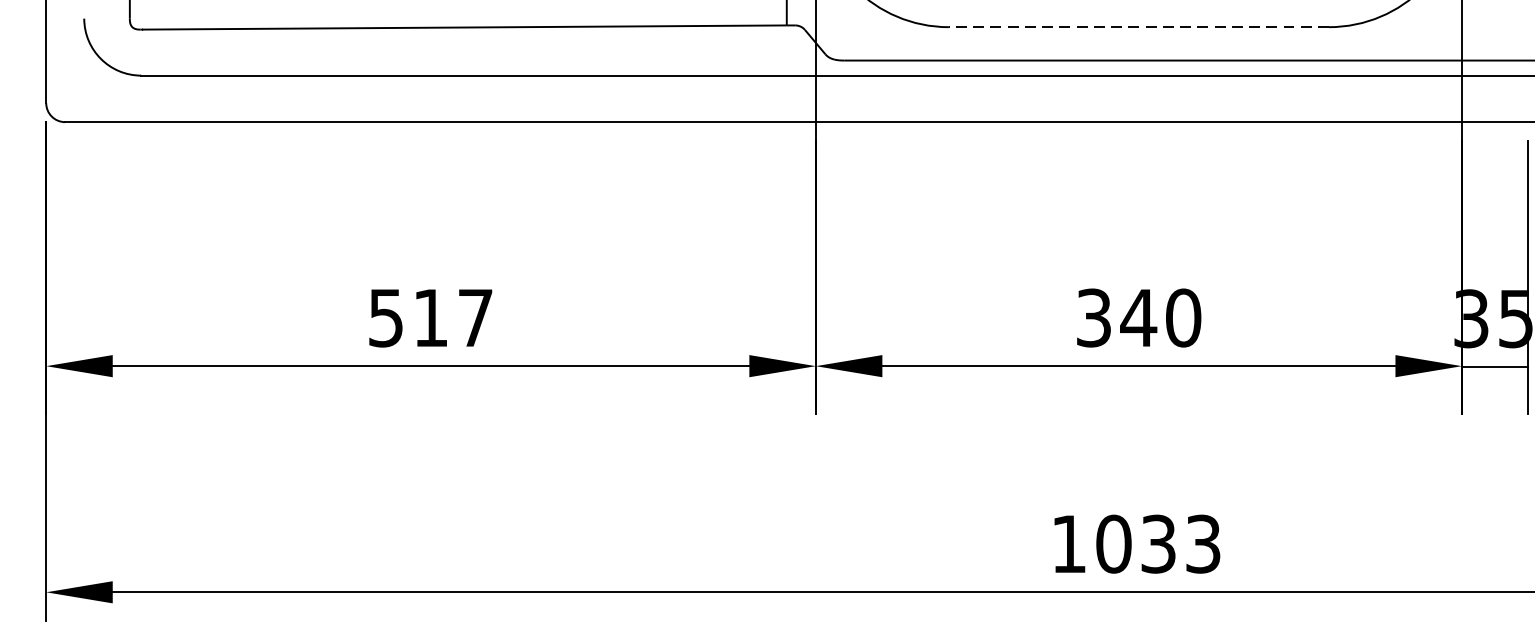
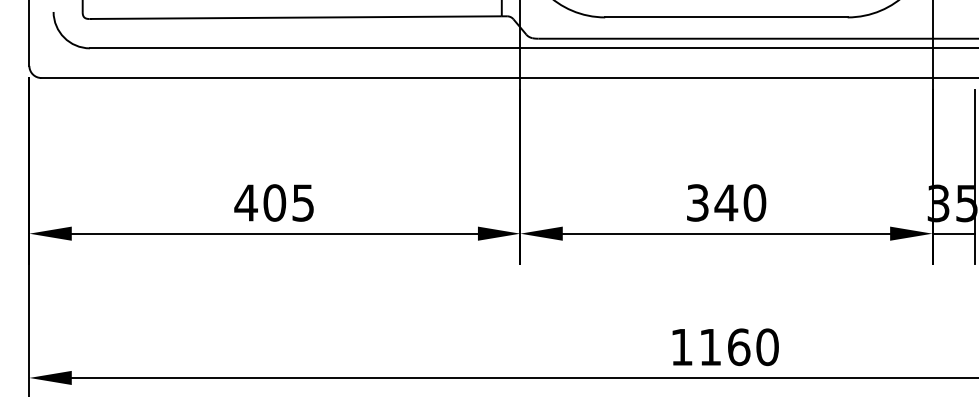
line: (1137, 27) -> (725, 17), dashed -> solid
text: (428, 317) -> (273, 202), 517 -> 405
text: (1157, 544) -> (738, 347), 1033 -> 1160

